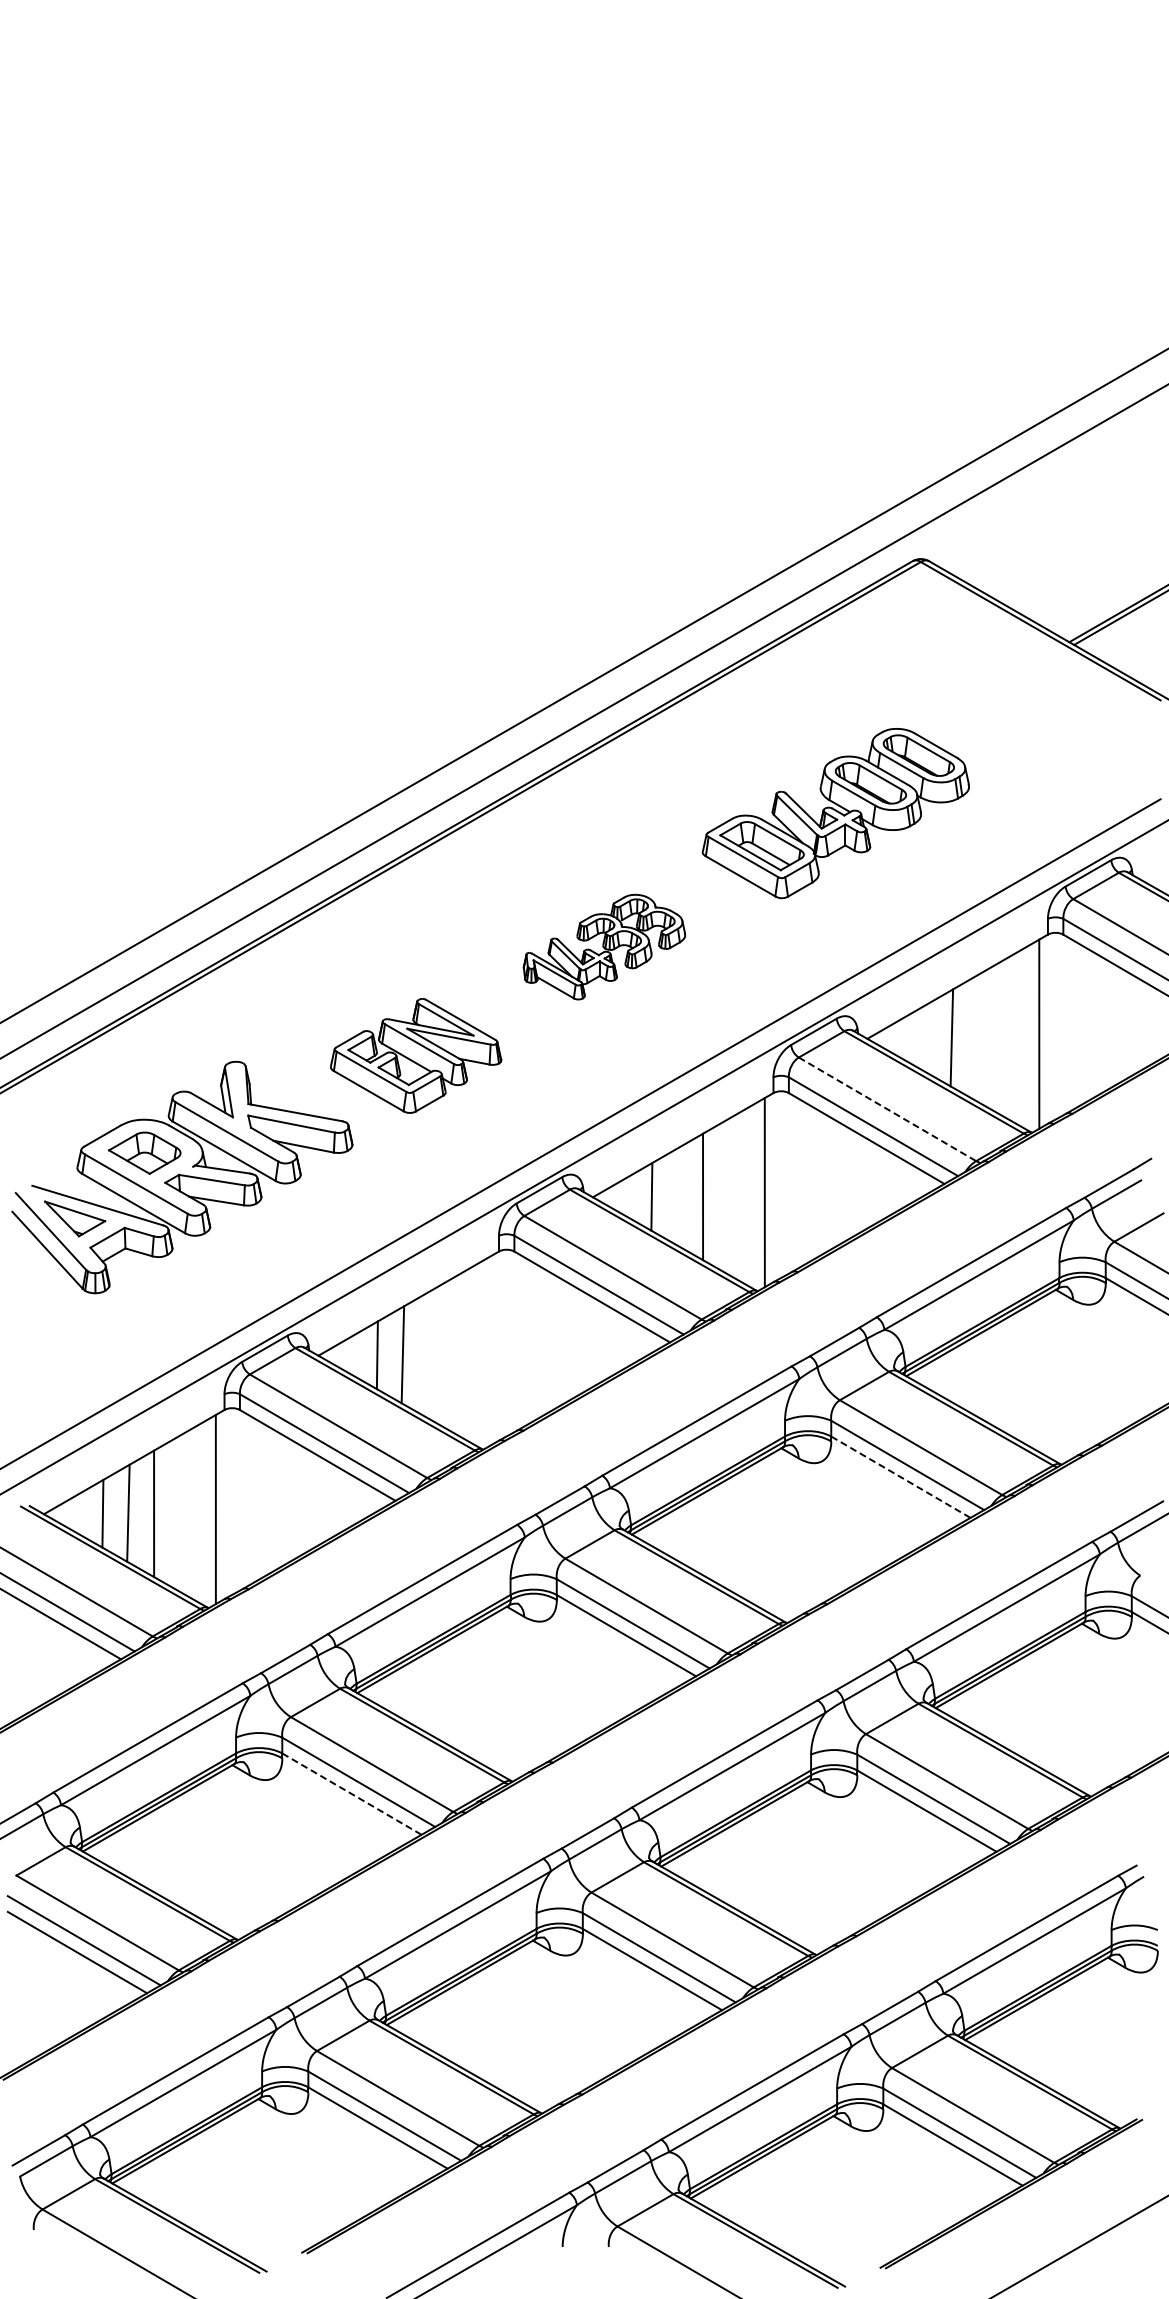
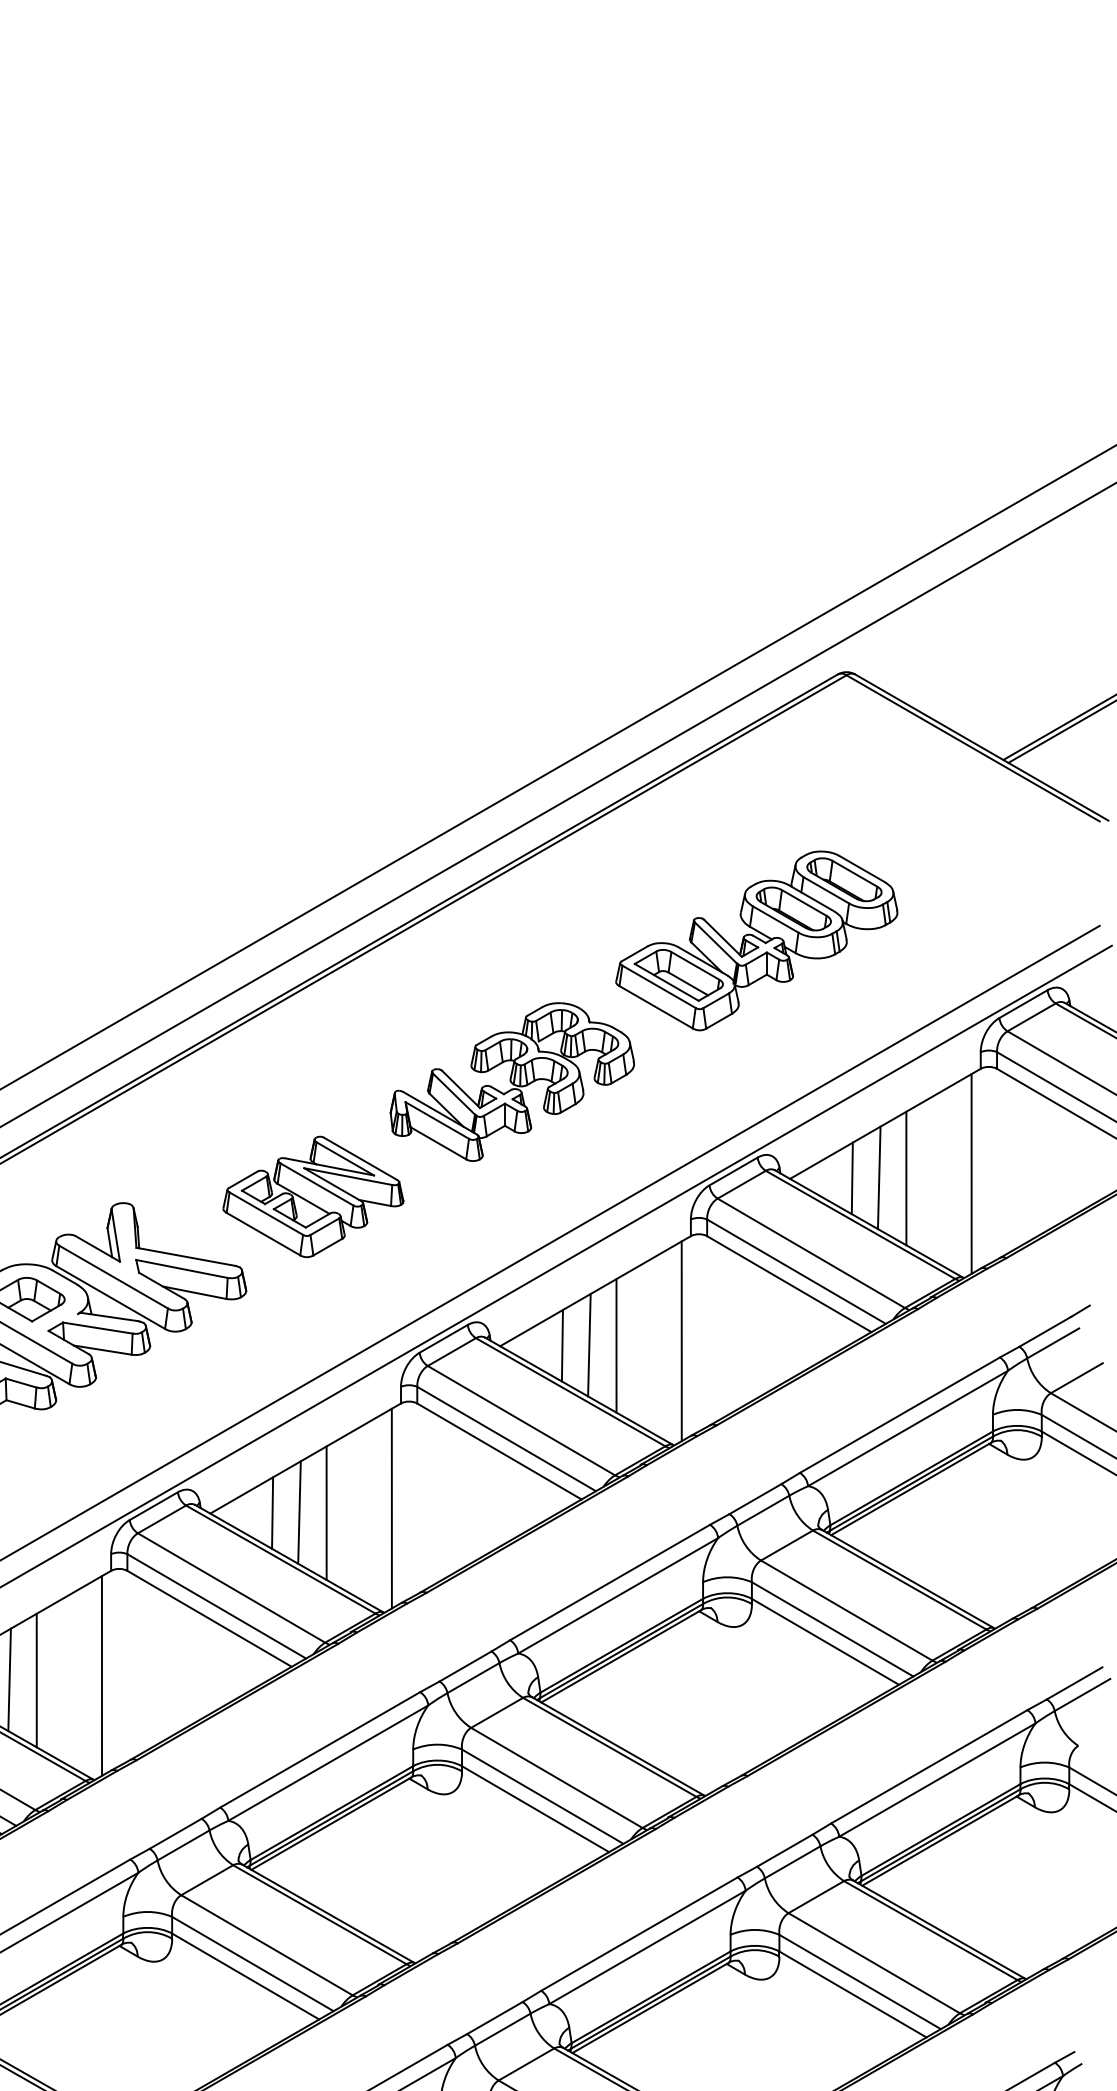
part: (604, 946) -> (512, 1081), size x1.43
line: (925, 1038) -> (851, 1178), added
line: (977, 1038) -> (906, 1178), added
line: (887, 1109) -> (811, 1253), dashed -> solid
line: (677, 1195) -> (589, 1344), added
line: (490, 1350) -> (392, 1508), added
line: (428, 1355) -> (326, 1513), added
line: (900, 1477) -> (825, 1642), dashed -> solid
line: (351, 1794) -> (245, 1976), dashed -> solid

